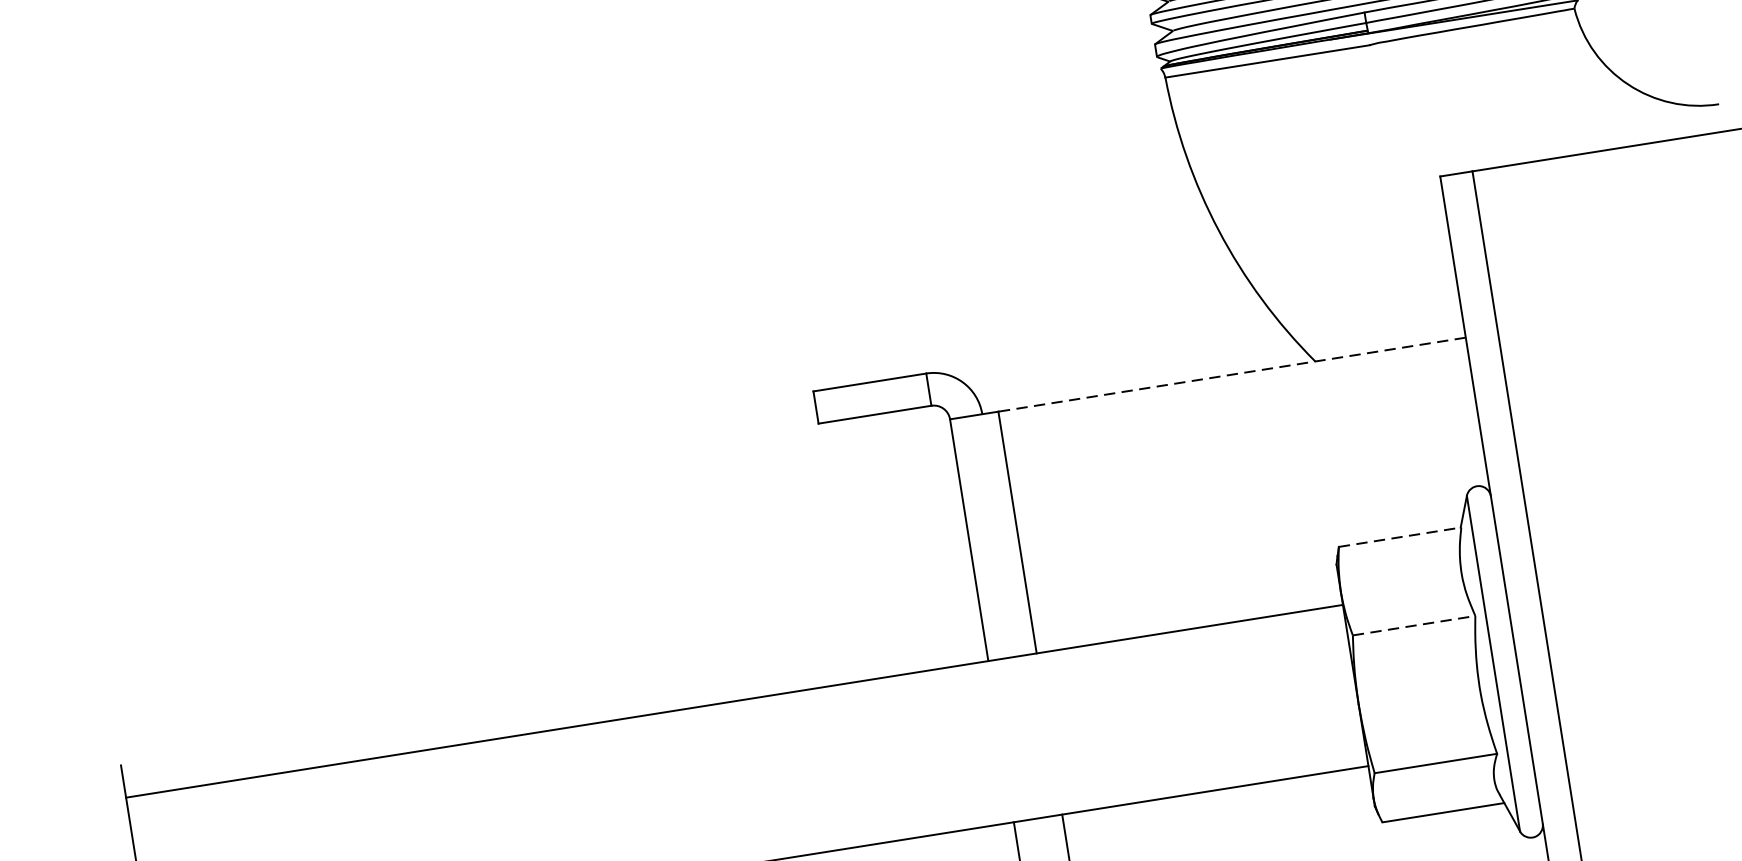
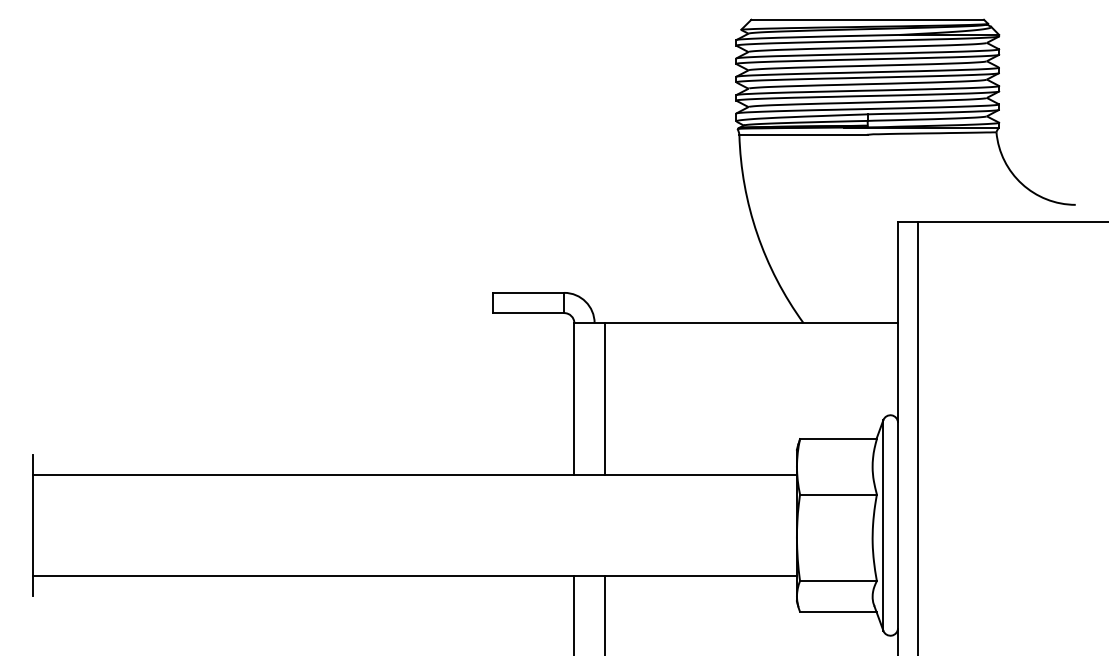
line: (1232, 375) -> (751, 323), dashed -> solid
line: (1400, 537) -> (838, 439), dashed -> solid
line: (1414, 625) -> (838, 494), dashed -> solid

